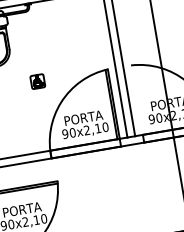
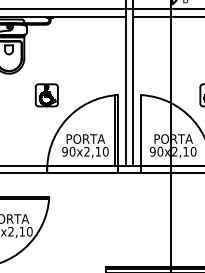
part: (37, 81) -> (46, 95), size x1.67
line: (137, 100) -> (141, 130), added

